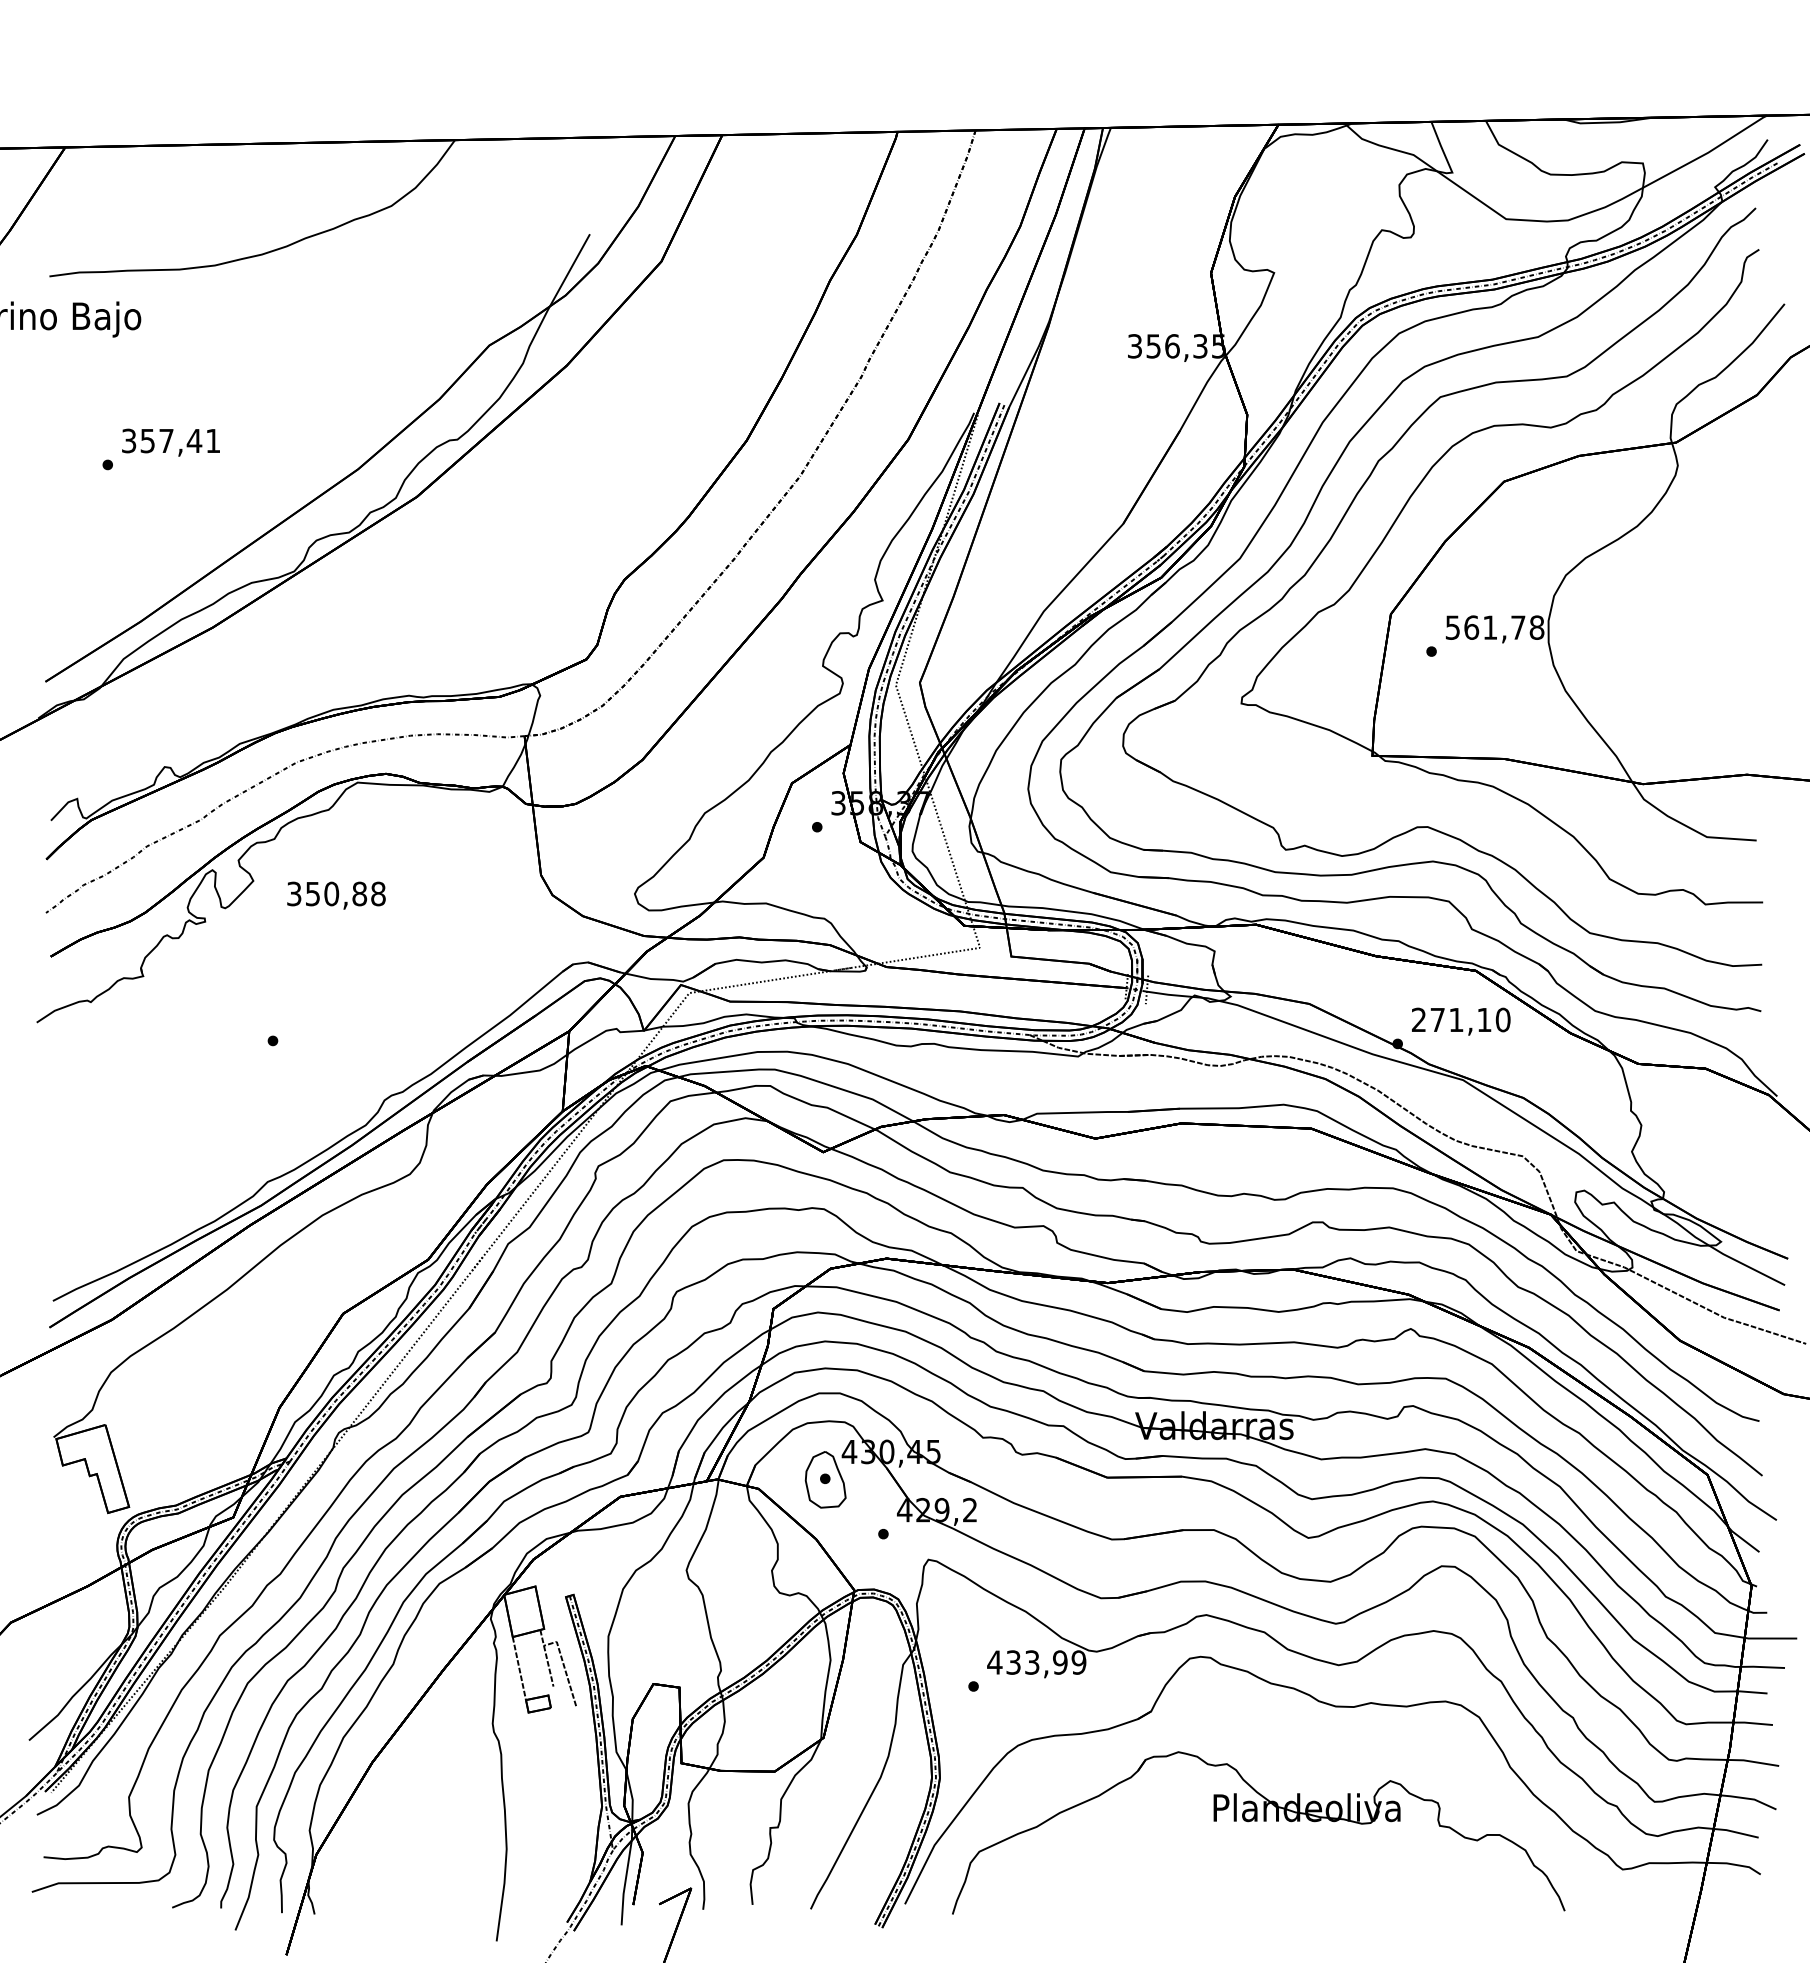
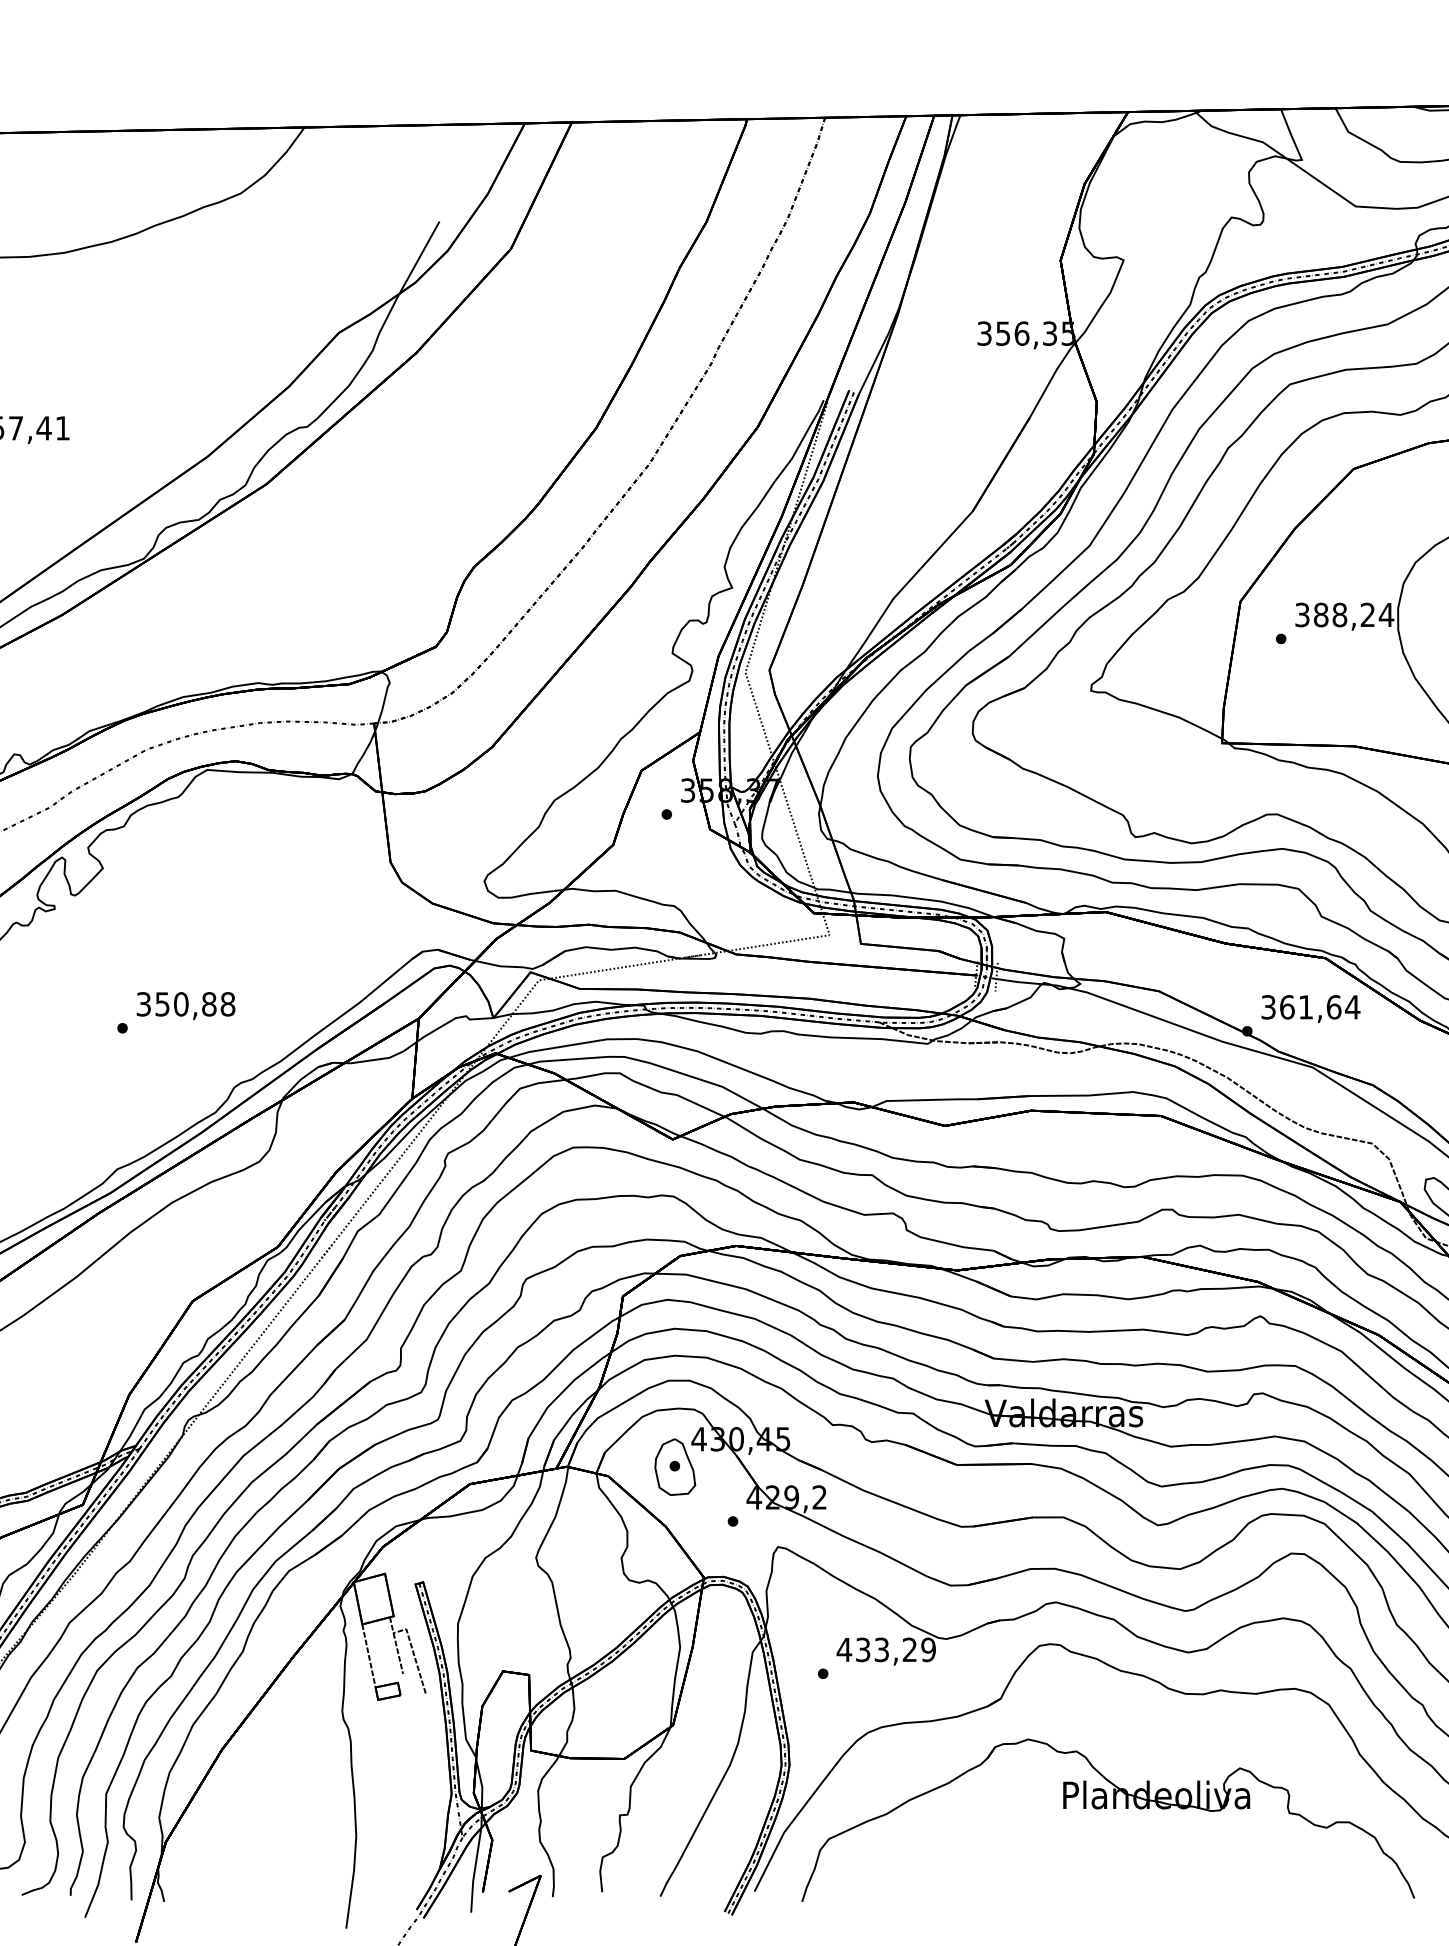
text: (1495, 627) -> (1345, 614), 561,78 -> 388,24
text: (336, 895) -> (186, 1005), moved
text: (1461, 1019) -> (1311, 1006), 271,10 -> 361,64
text: (1060, 1662) -> (910, 1649), 433,99 -> 433,29

